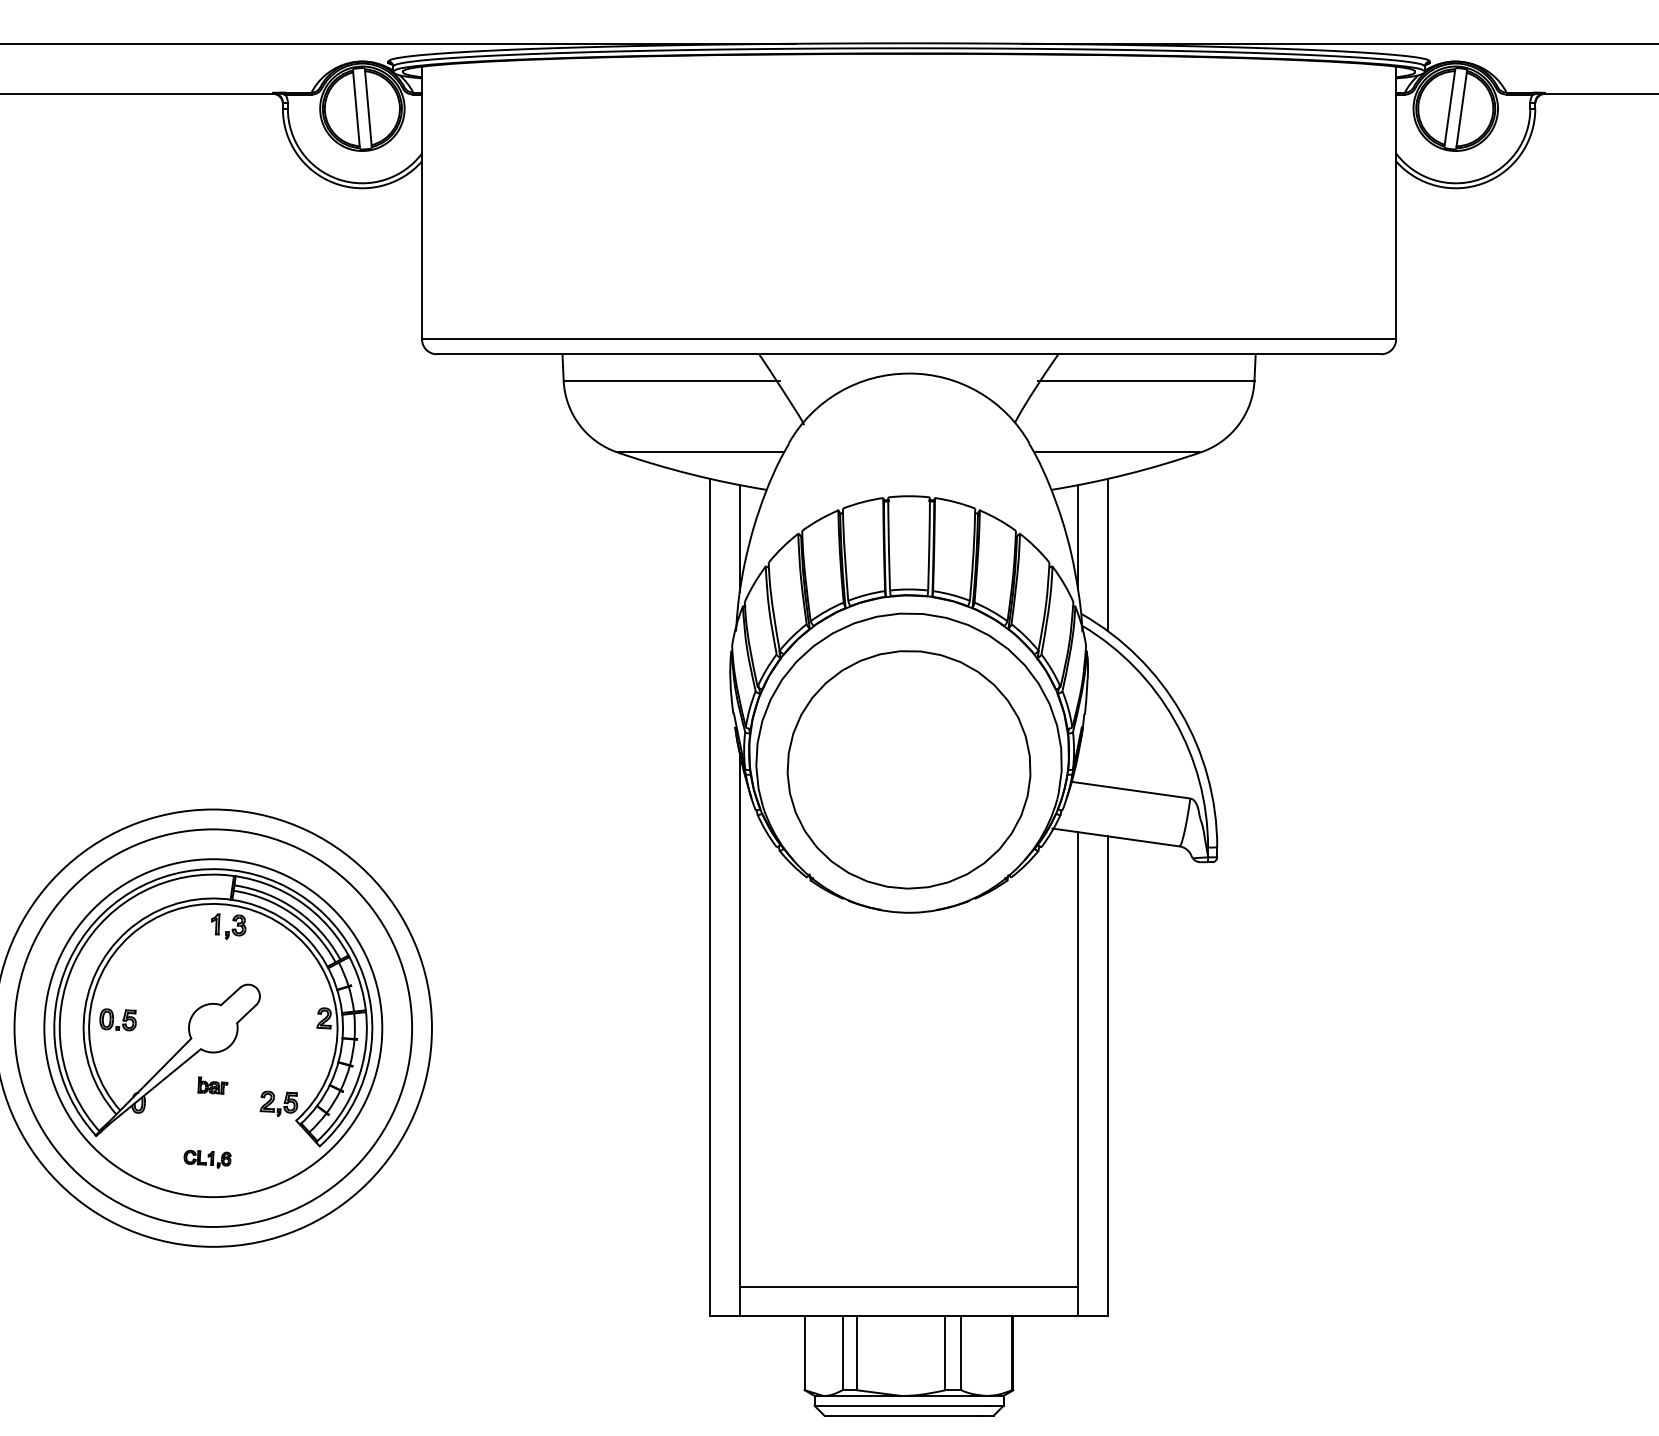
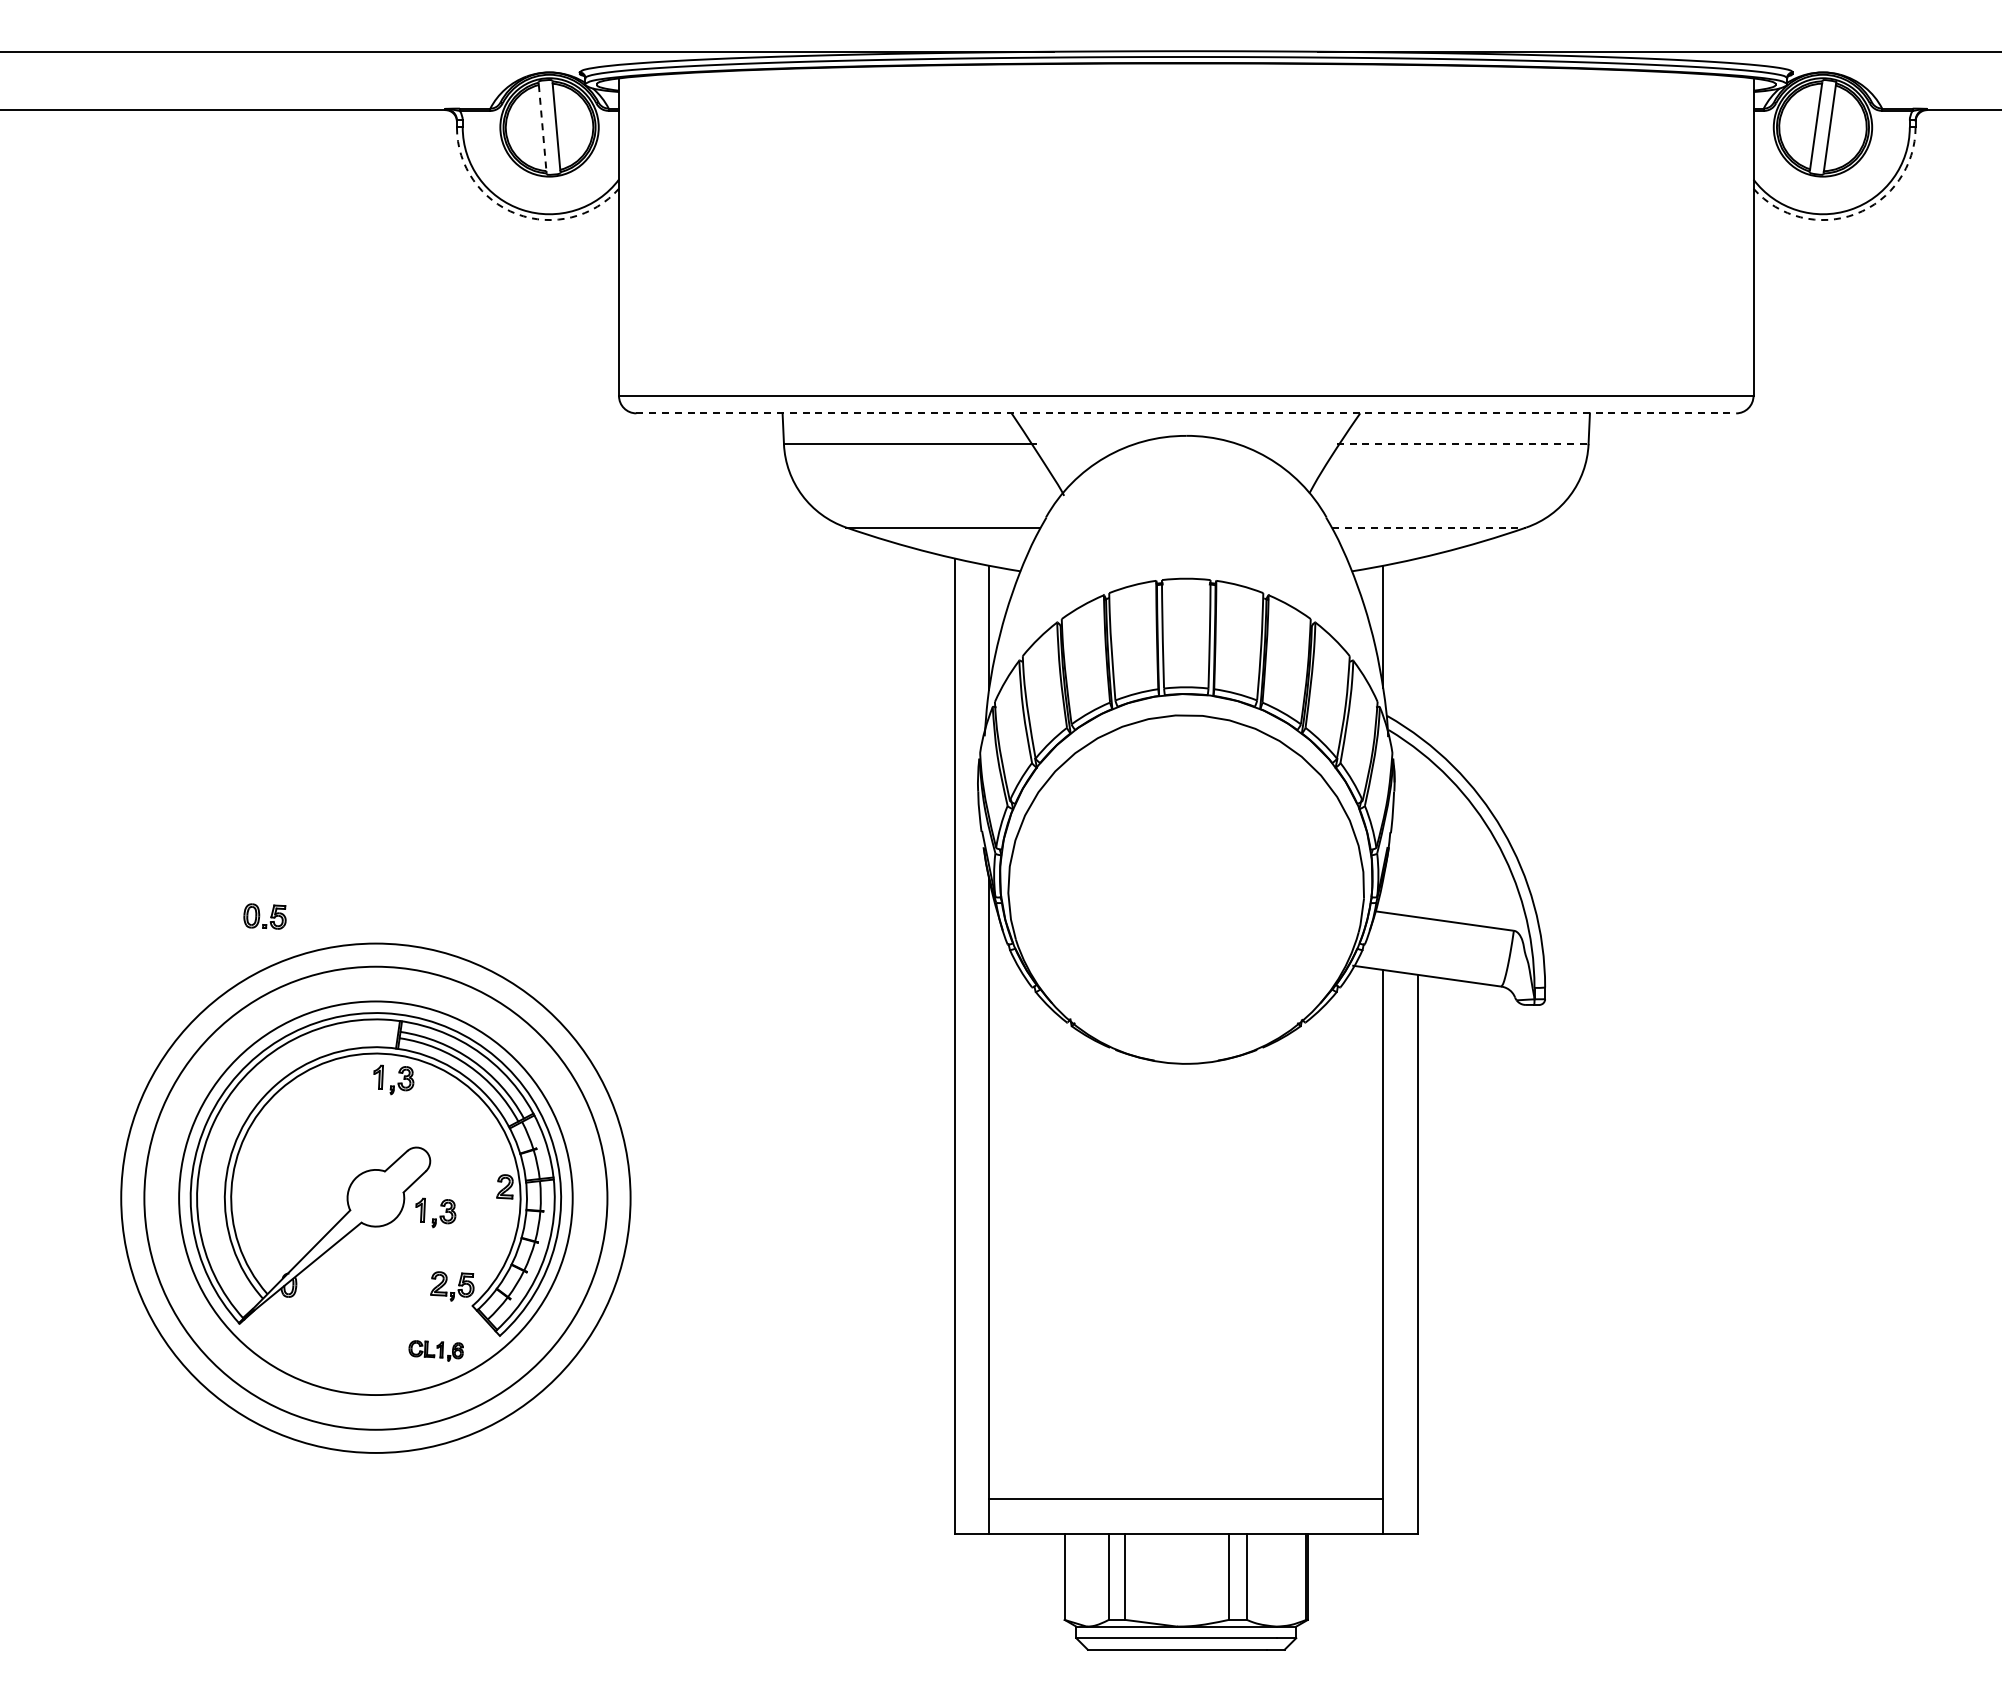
line: (356, 109) -> (542, 128), solid -> dashed
arc: (334, 183) -> (516, 214), solid -> dashed
arc: (1483, 183) -> (1855, 214), solid -> dashed
line: (909, 354) -> (1186, 413), solid -> dashed
line: (1146, 380) -> (1462, 444), solid -> dashed
line: (1117, 452) -> (1429, 527), solid -> dashed
line: (1107, 554) -> (1417, 646), removed
part: (908, 769) -> (1185, 897), removed
part: (117, 1019) -> (264, 916), moved
part: (264, 1040) -> (435, 1212), added
part: (212, 1085) -> (375, 1264), removed
part: (206, 1158) -> (435, 1350), moved

